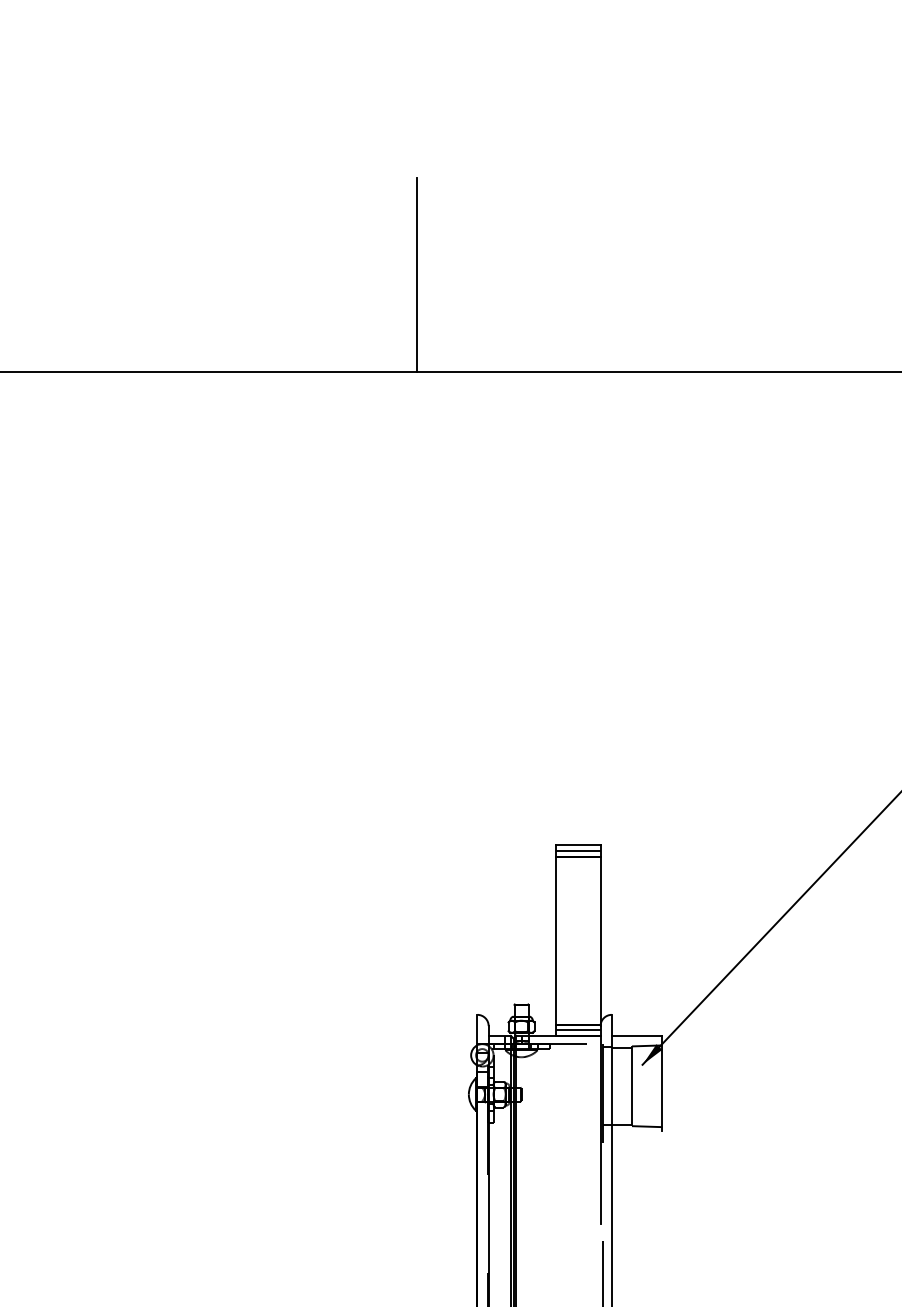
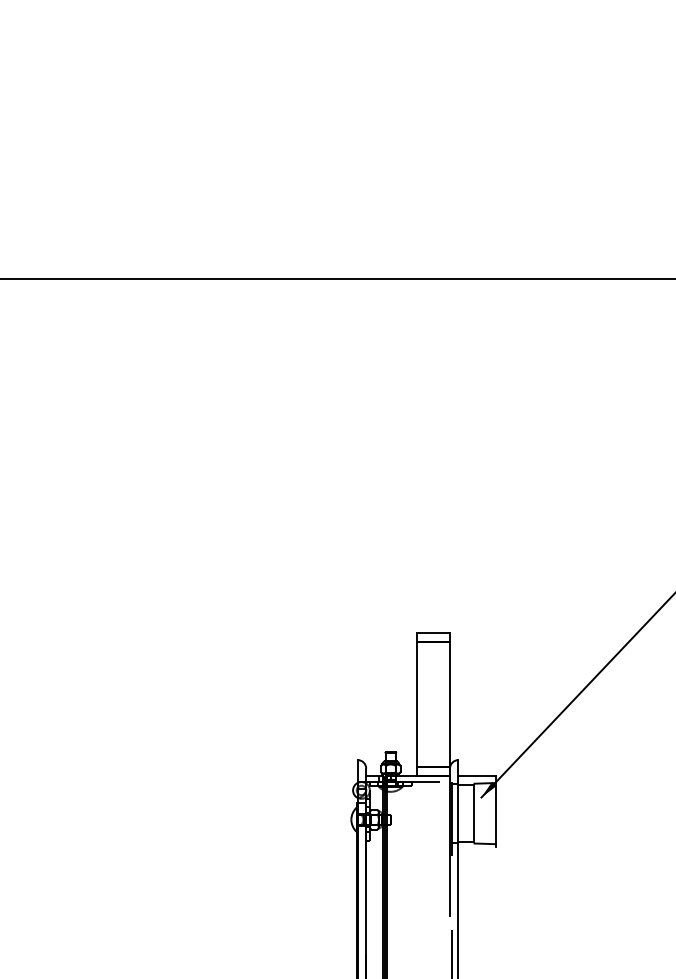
line: (416, 274) -> (312, 205), removed
line: (577, 851) -> (432, 637), removed
line: (577, 1030) -> (432, 771), removed

